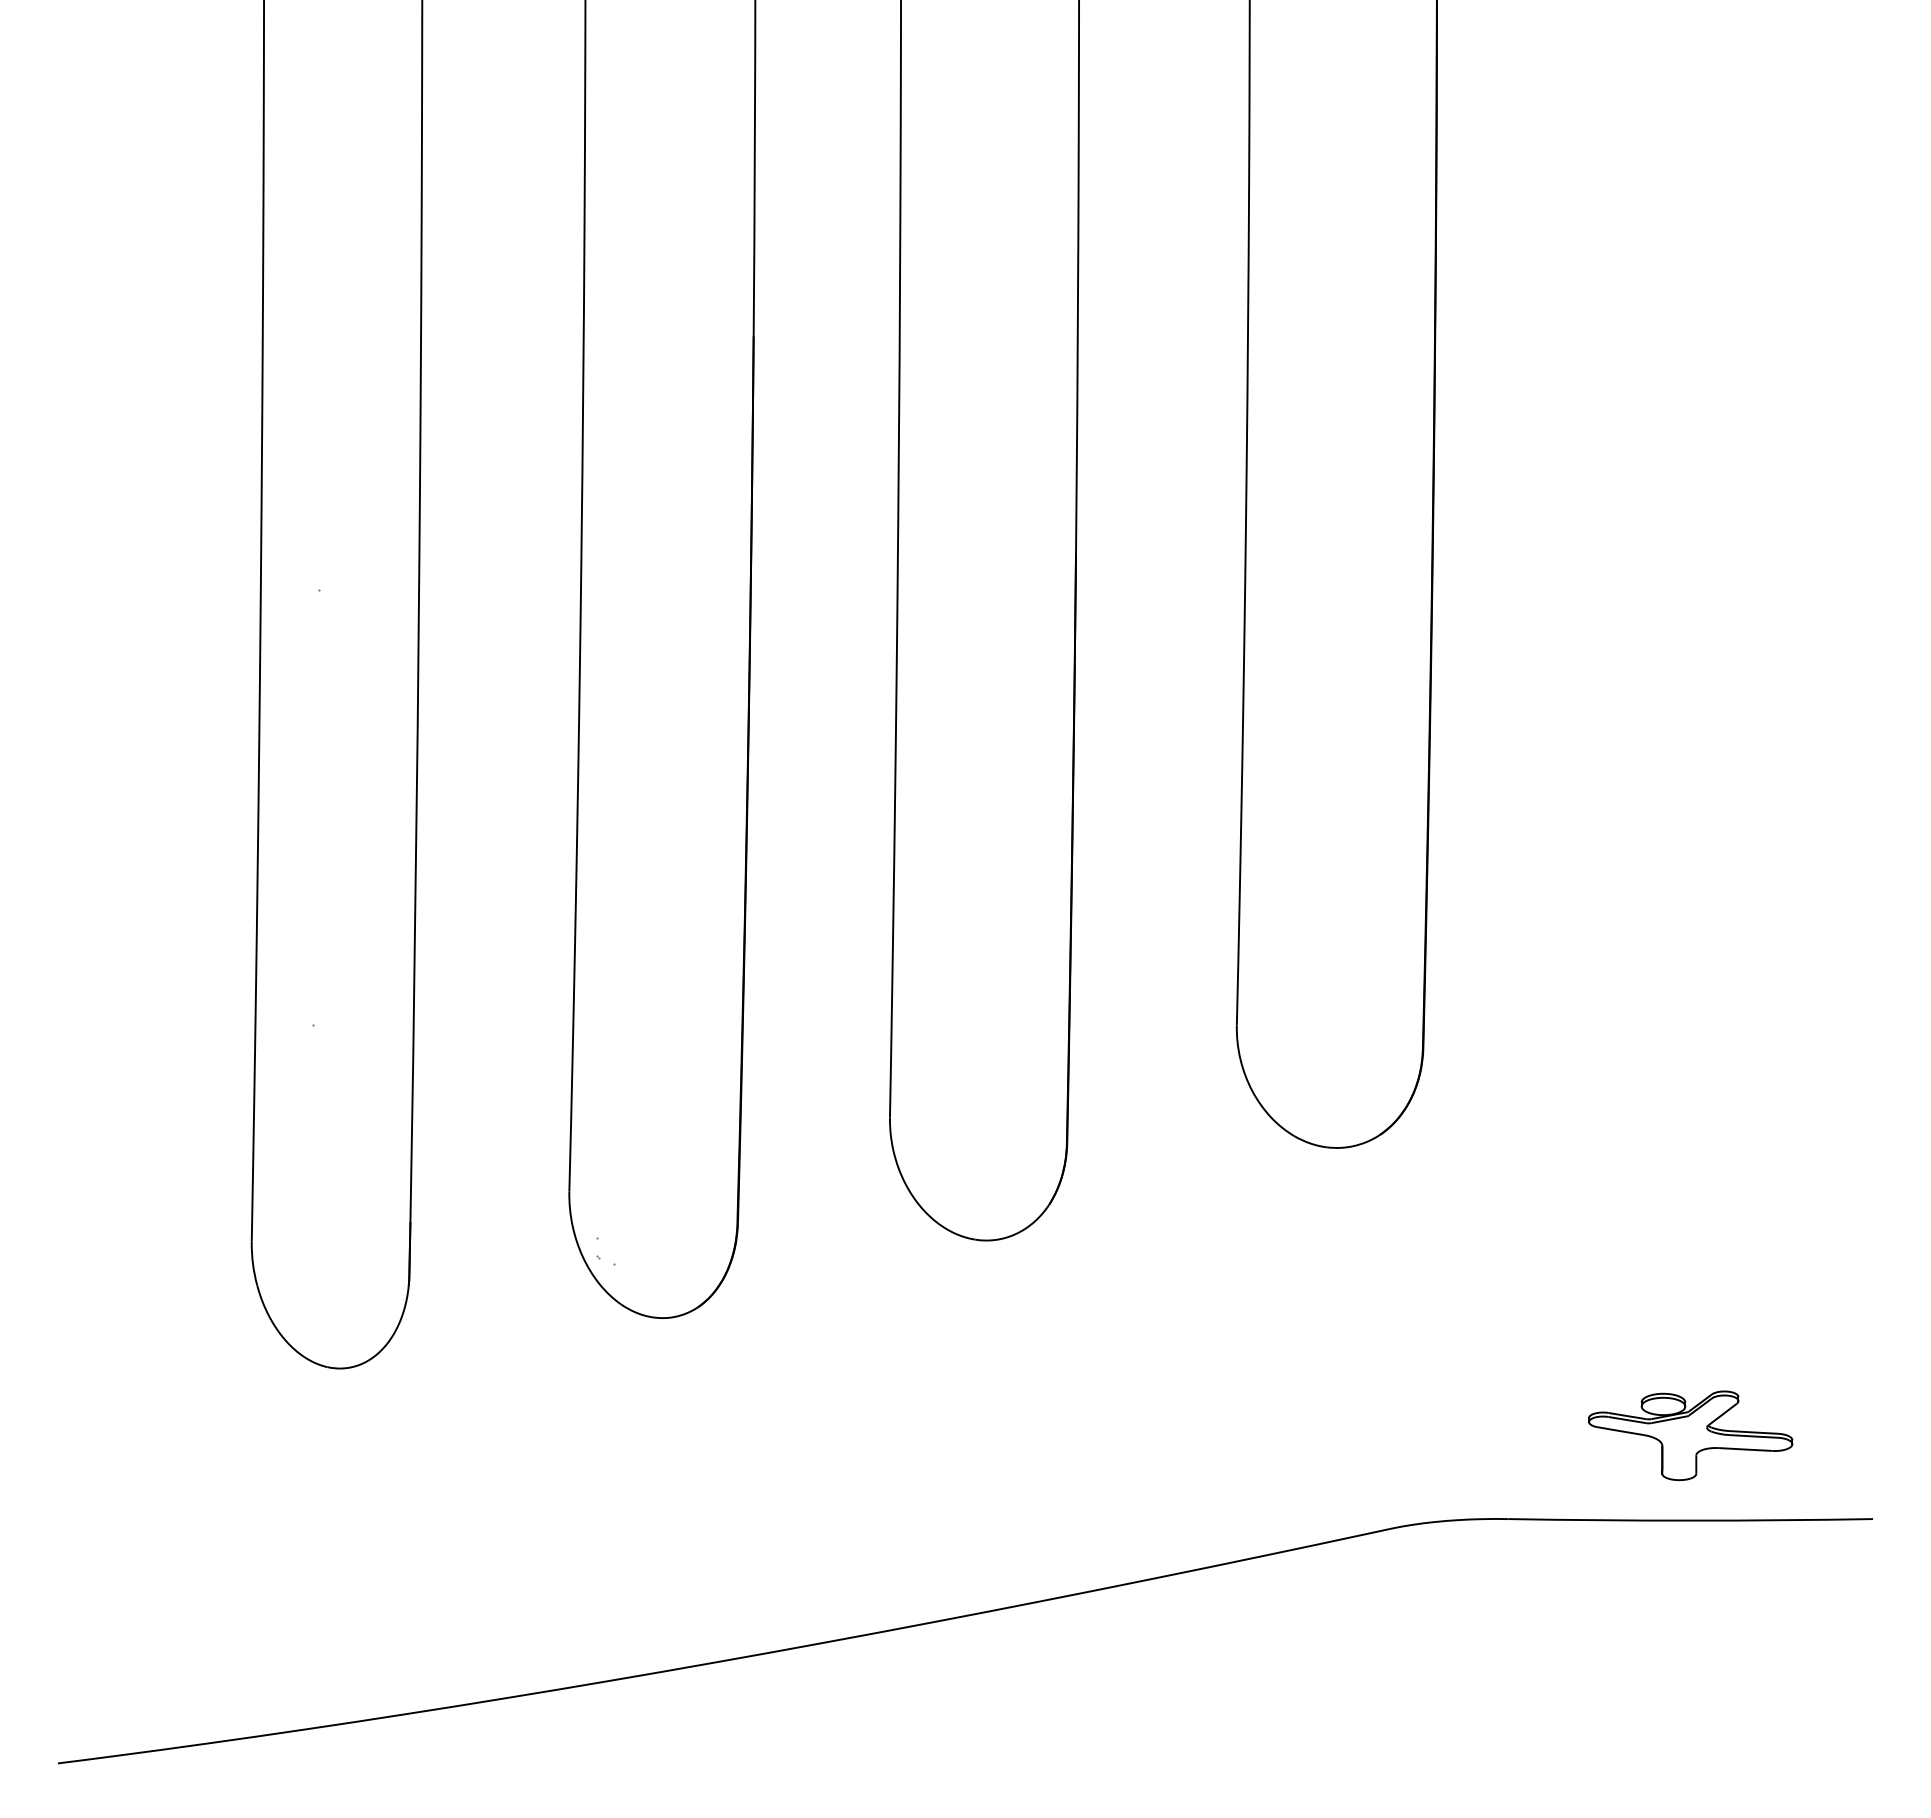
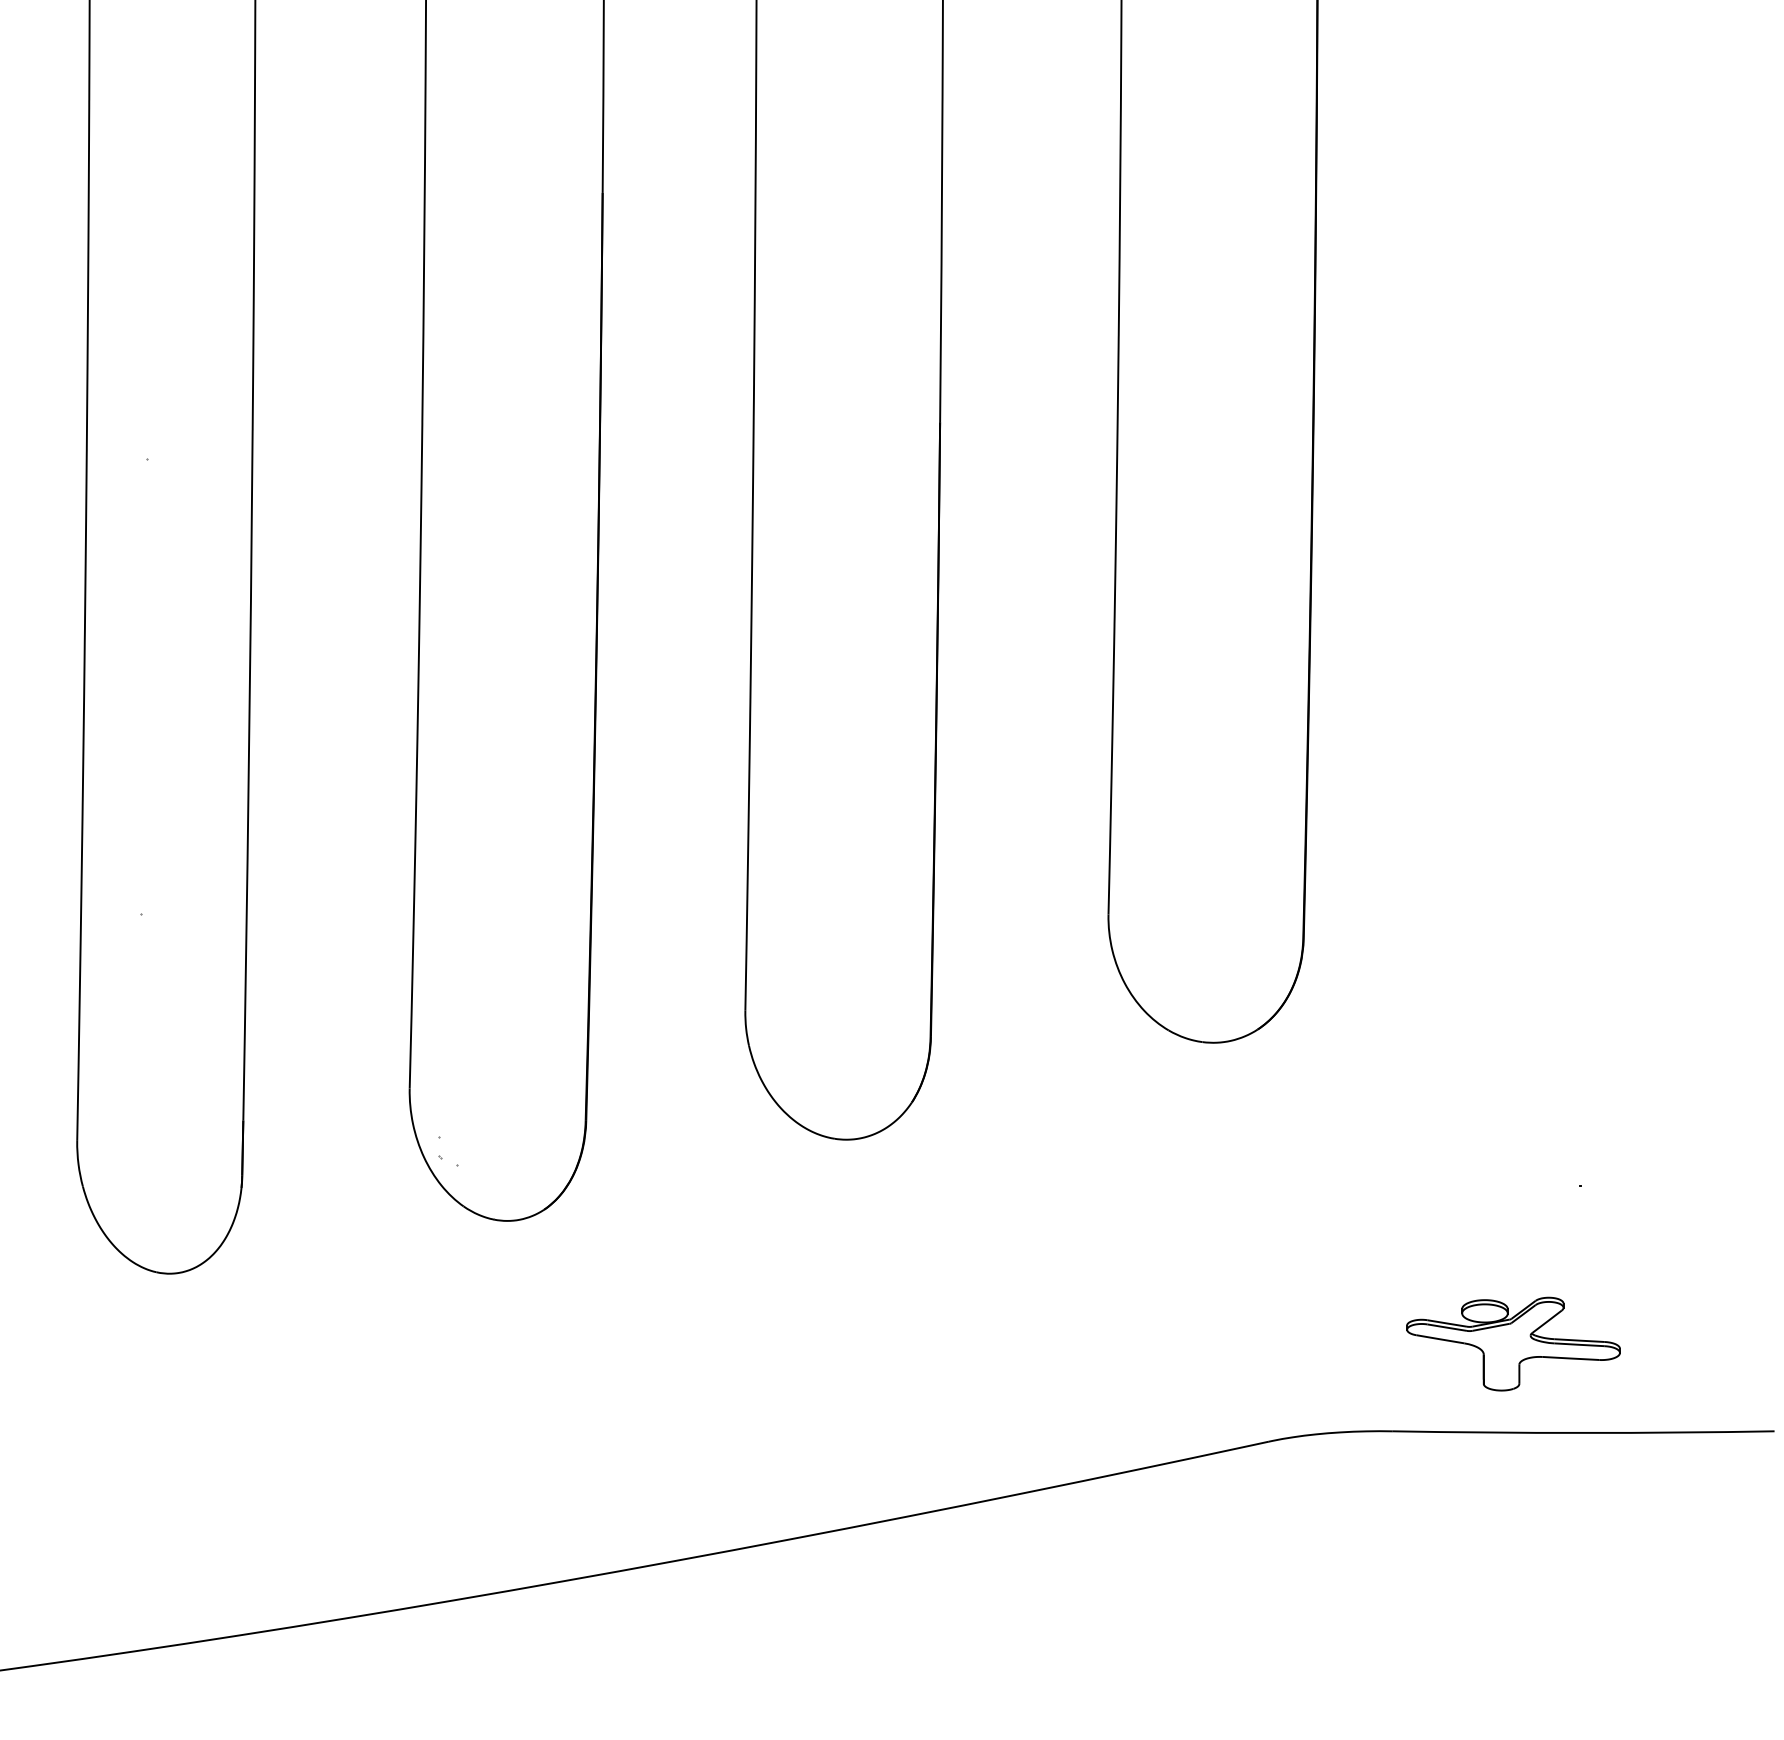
part: (1690, 1435) -> (1513, 1343), moved

